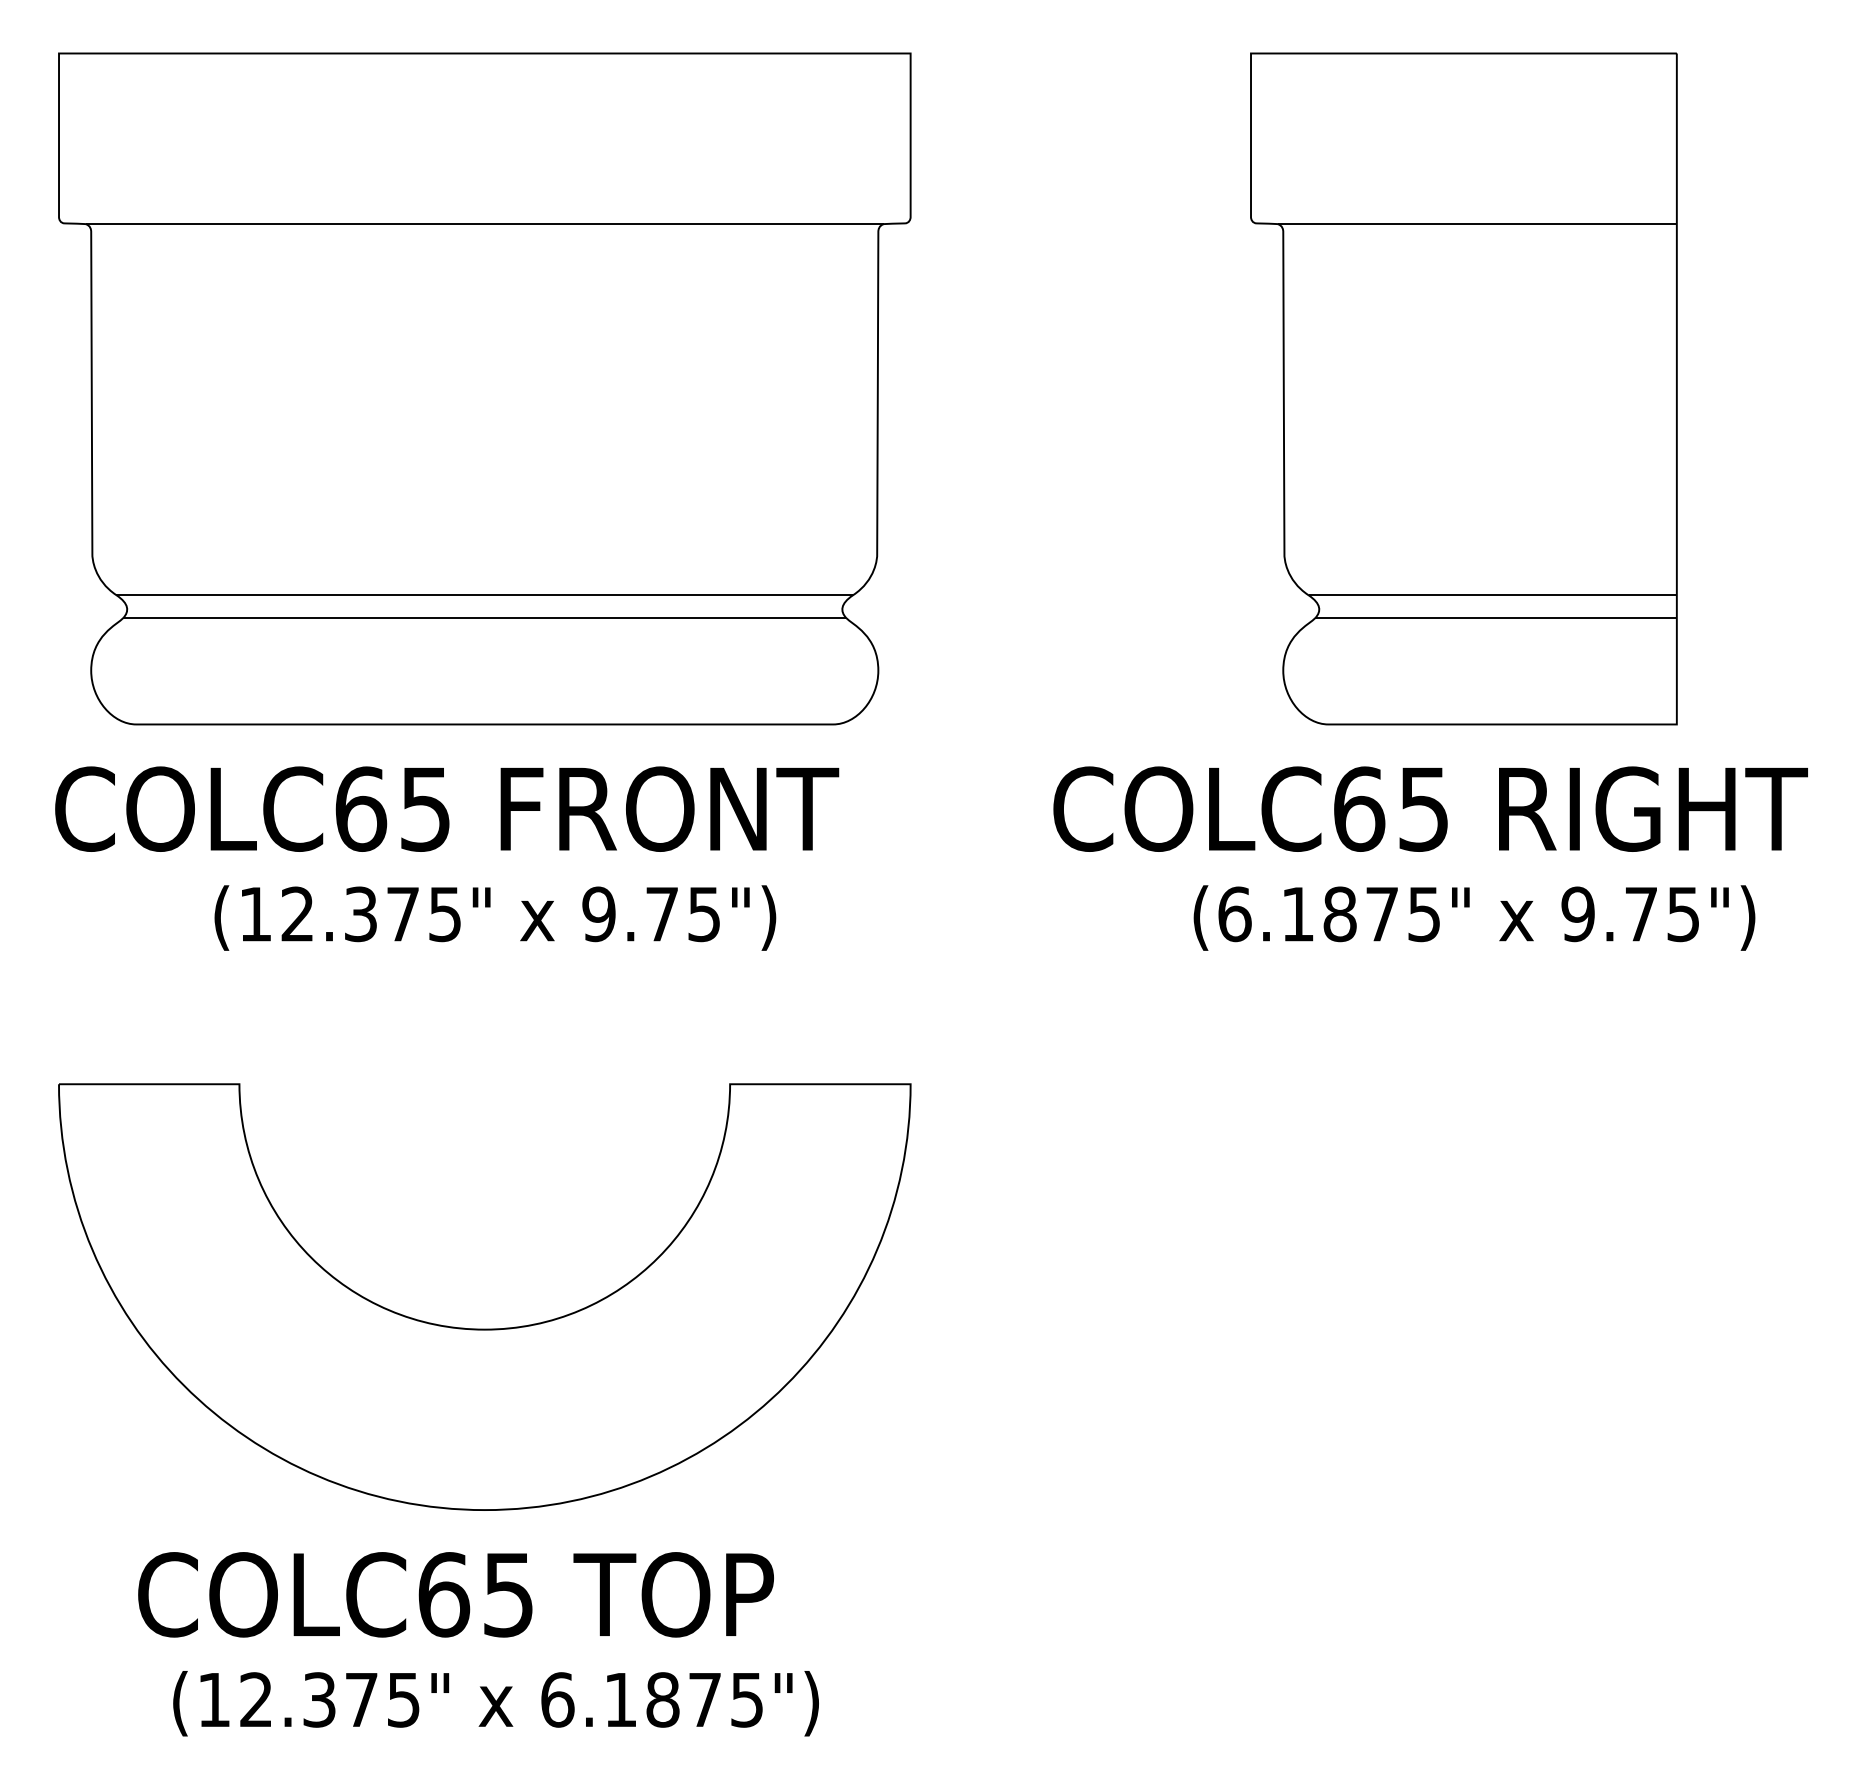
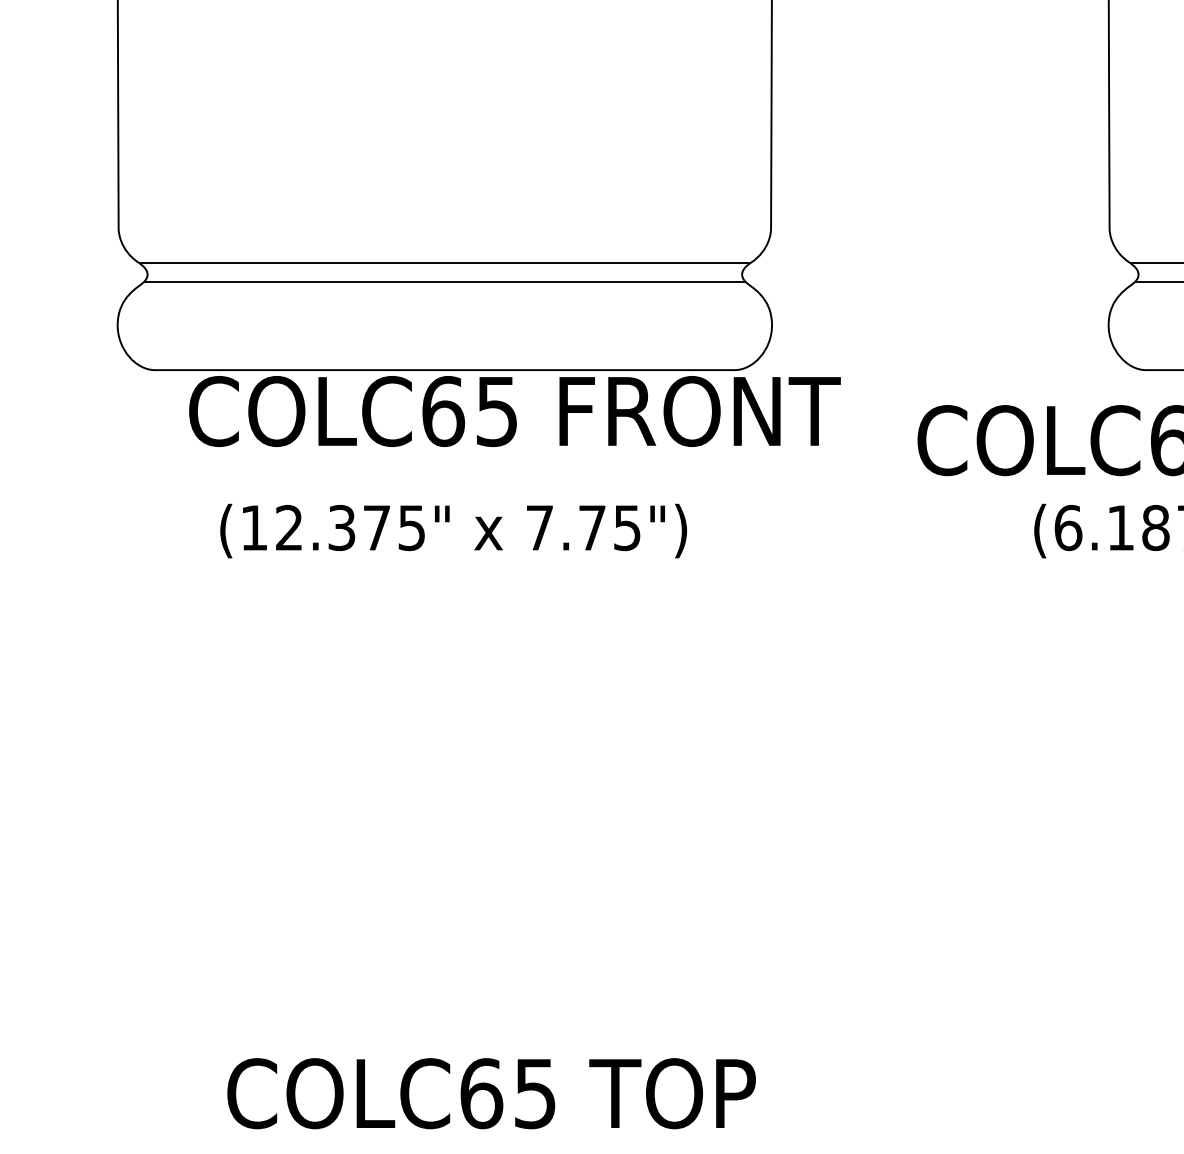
text: (447, 808) -> (515, 410), moved
text: (598, 914) -> (539, 528), 9.75") -> 7.75")
part: (484, 1328) -> (444, 872), removed
text: (455, 1594) -> (491, 1093), moved

